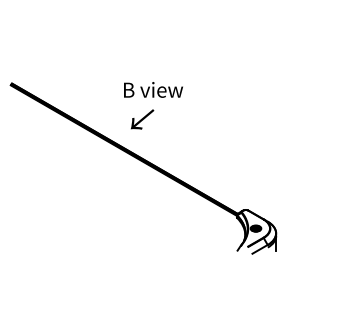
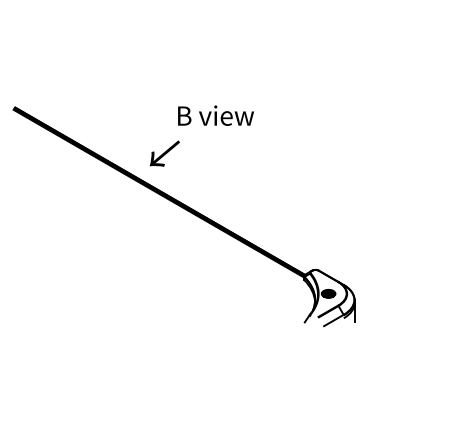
text: (153, 89) -> (215, 115), moved
text: (142, 119) -> (164, 153), moved

